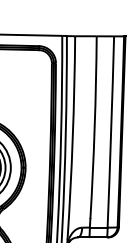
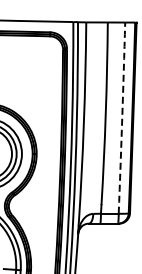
arc: (111, 132) -> (122, 118), solid -> dashed

